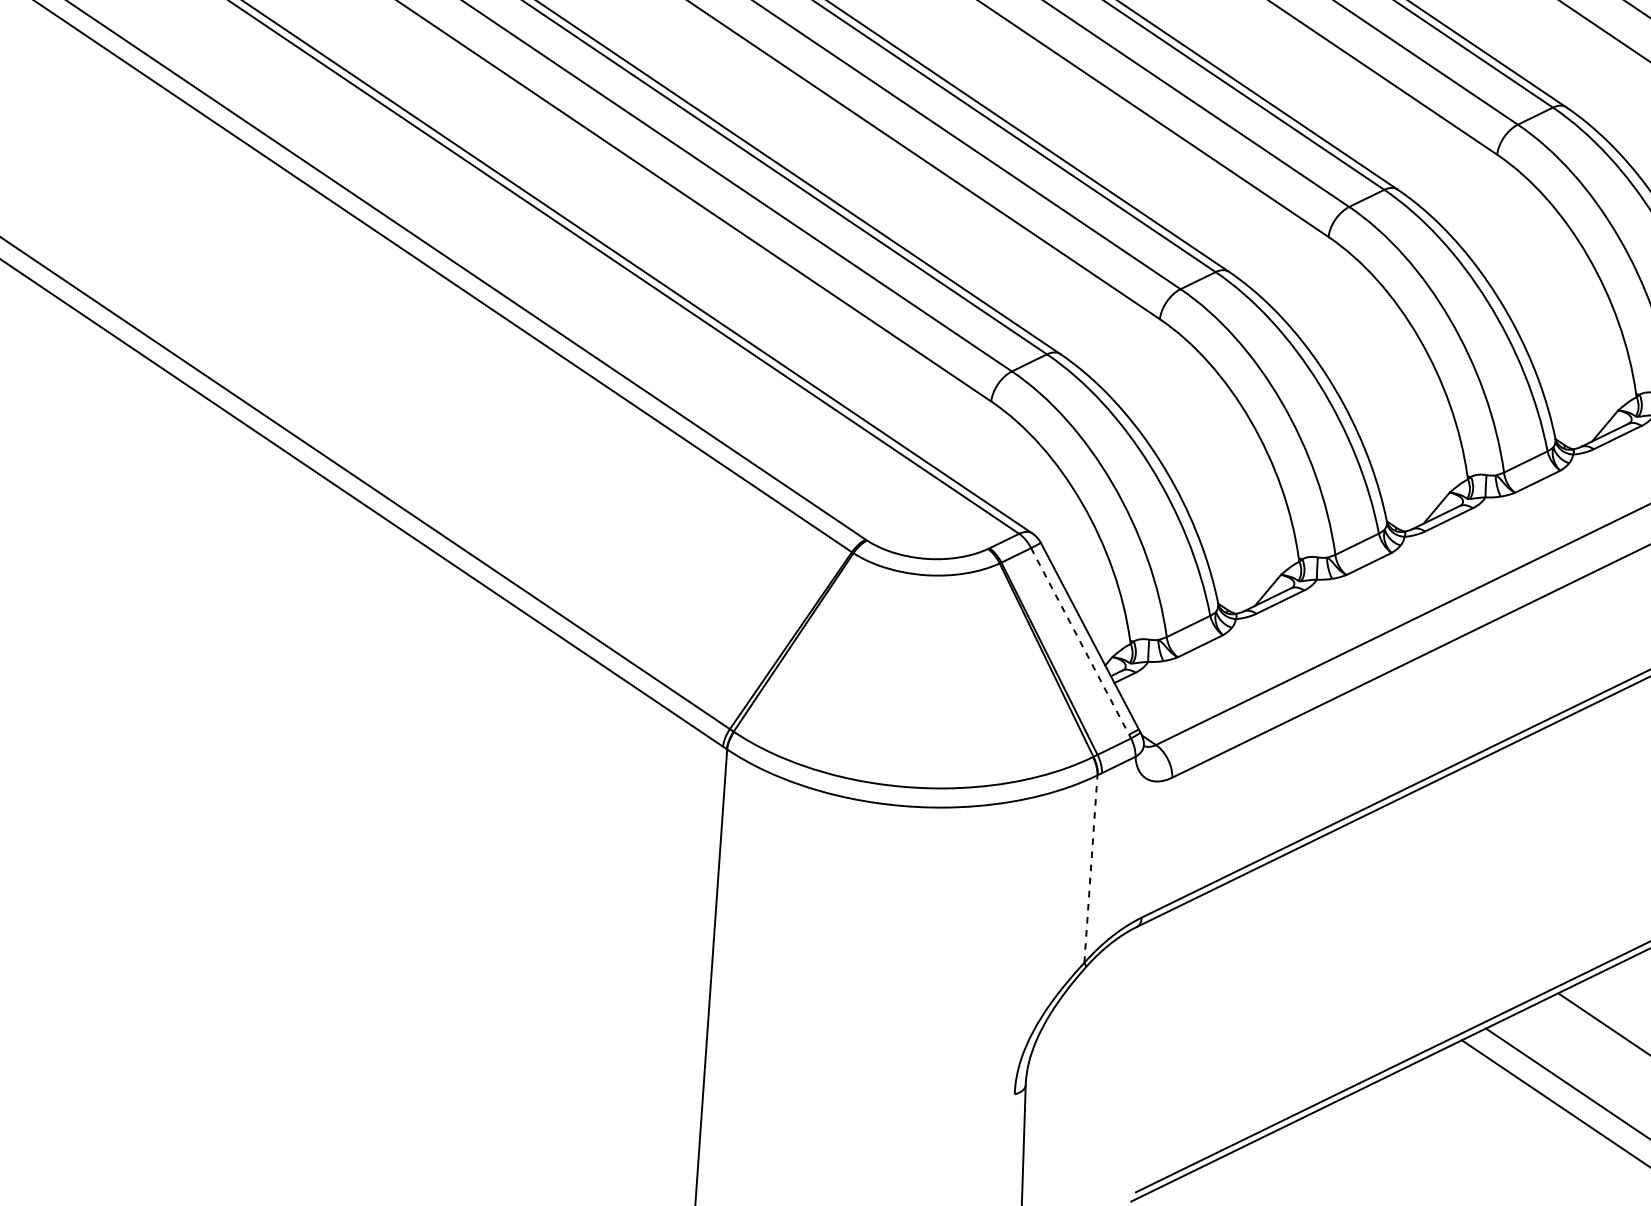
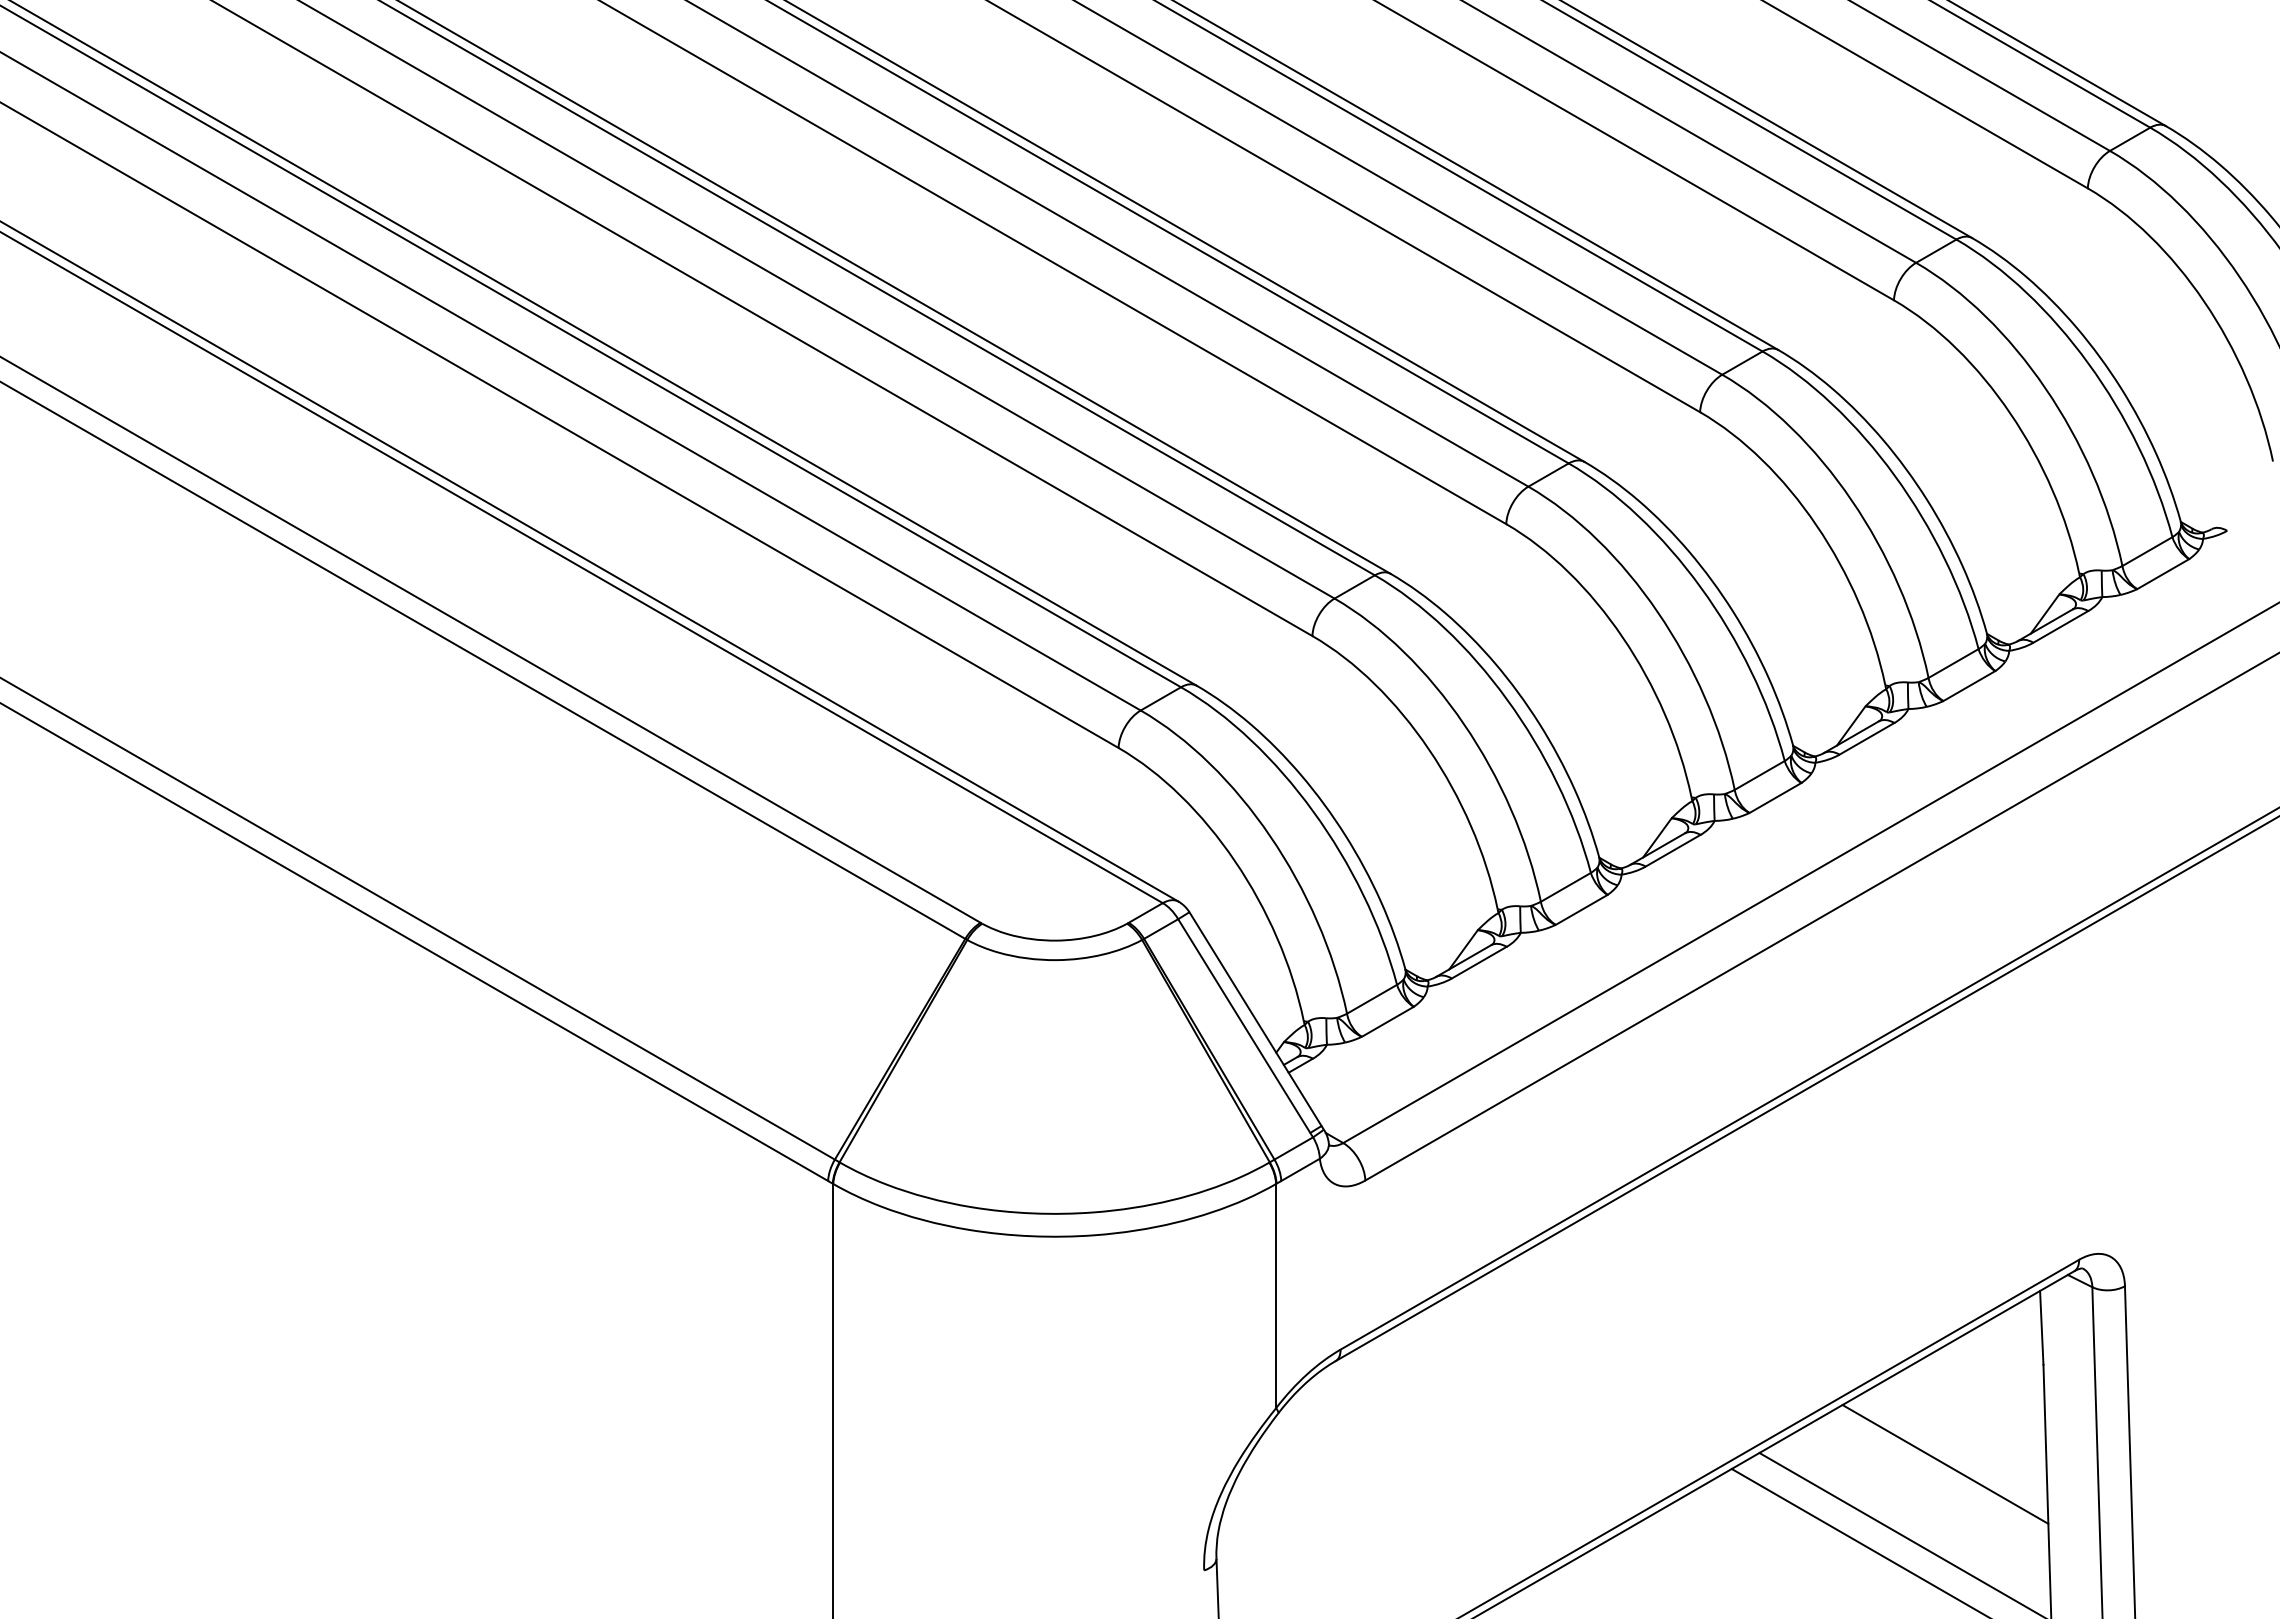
line: (1080, 641) -> (1244, 1026), dashed -> solid
line: (1091, 868) -> (1276, 1295), dashed -> solid

